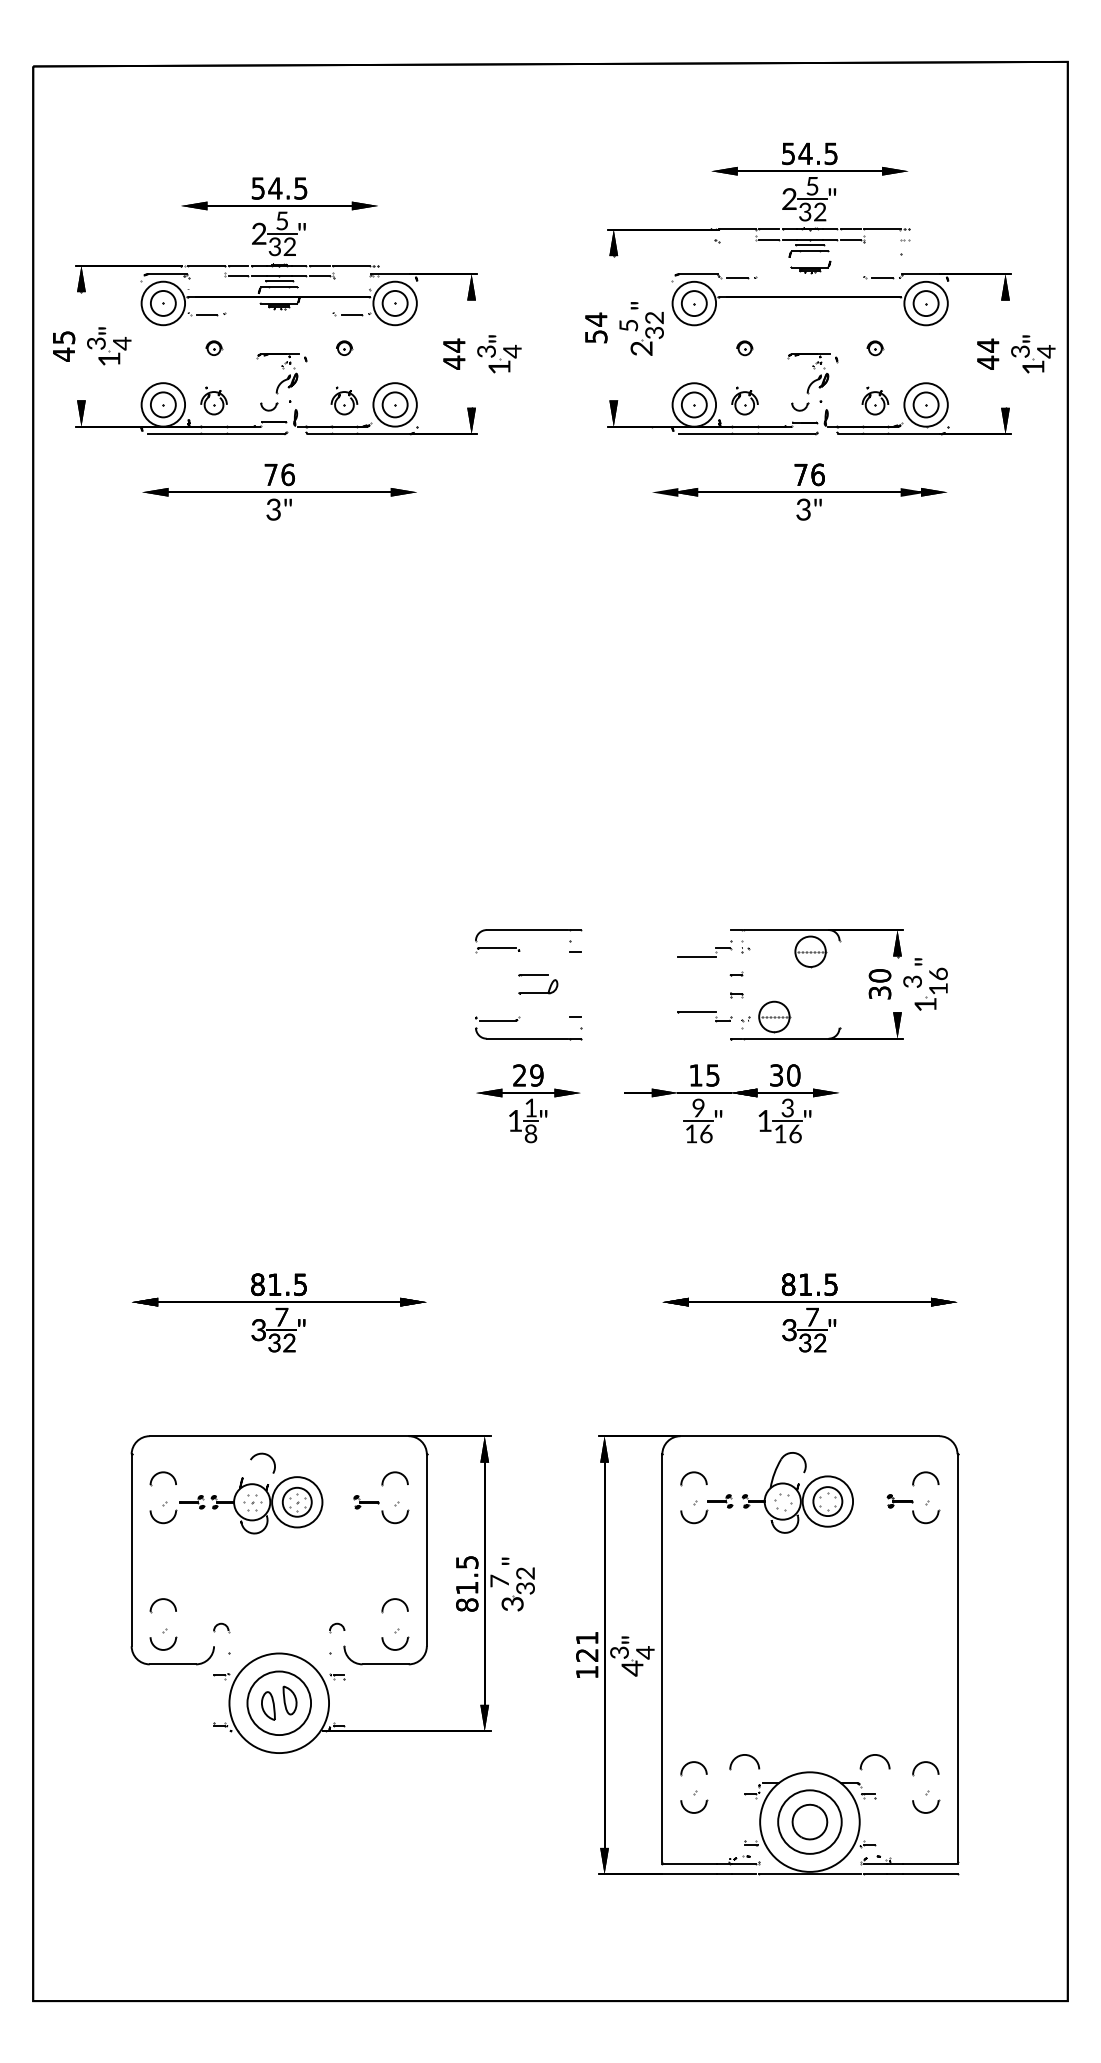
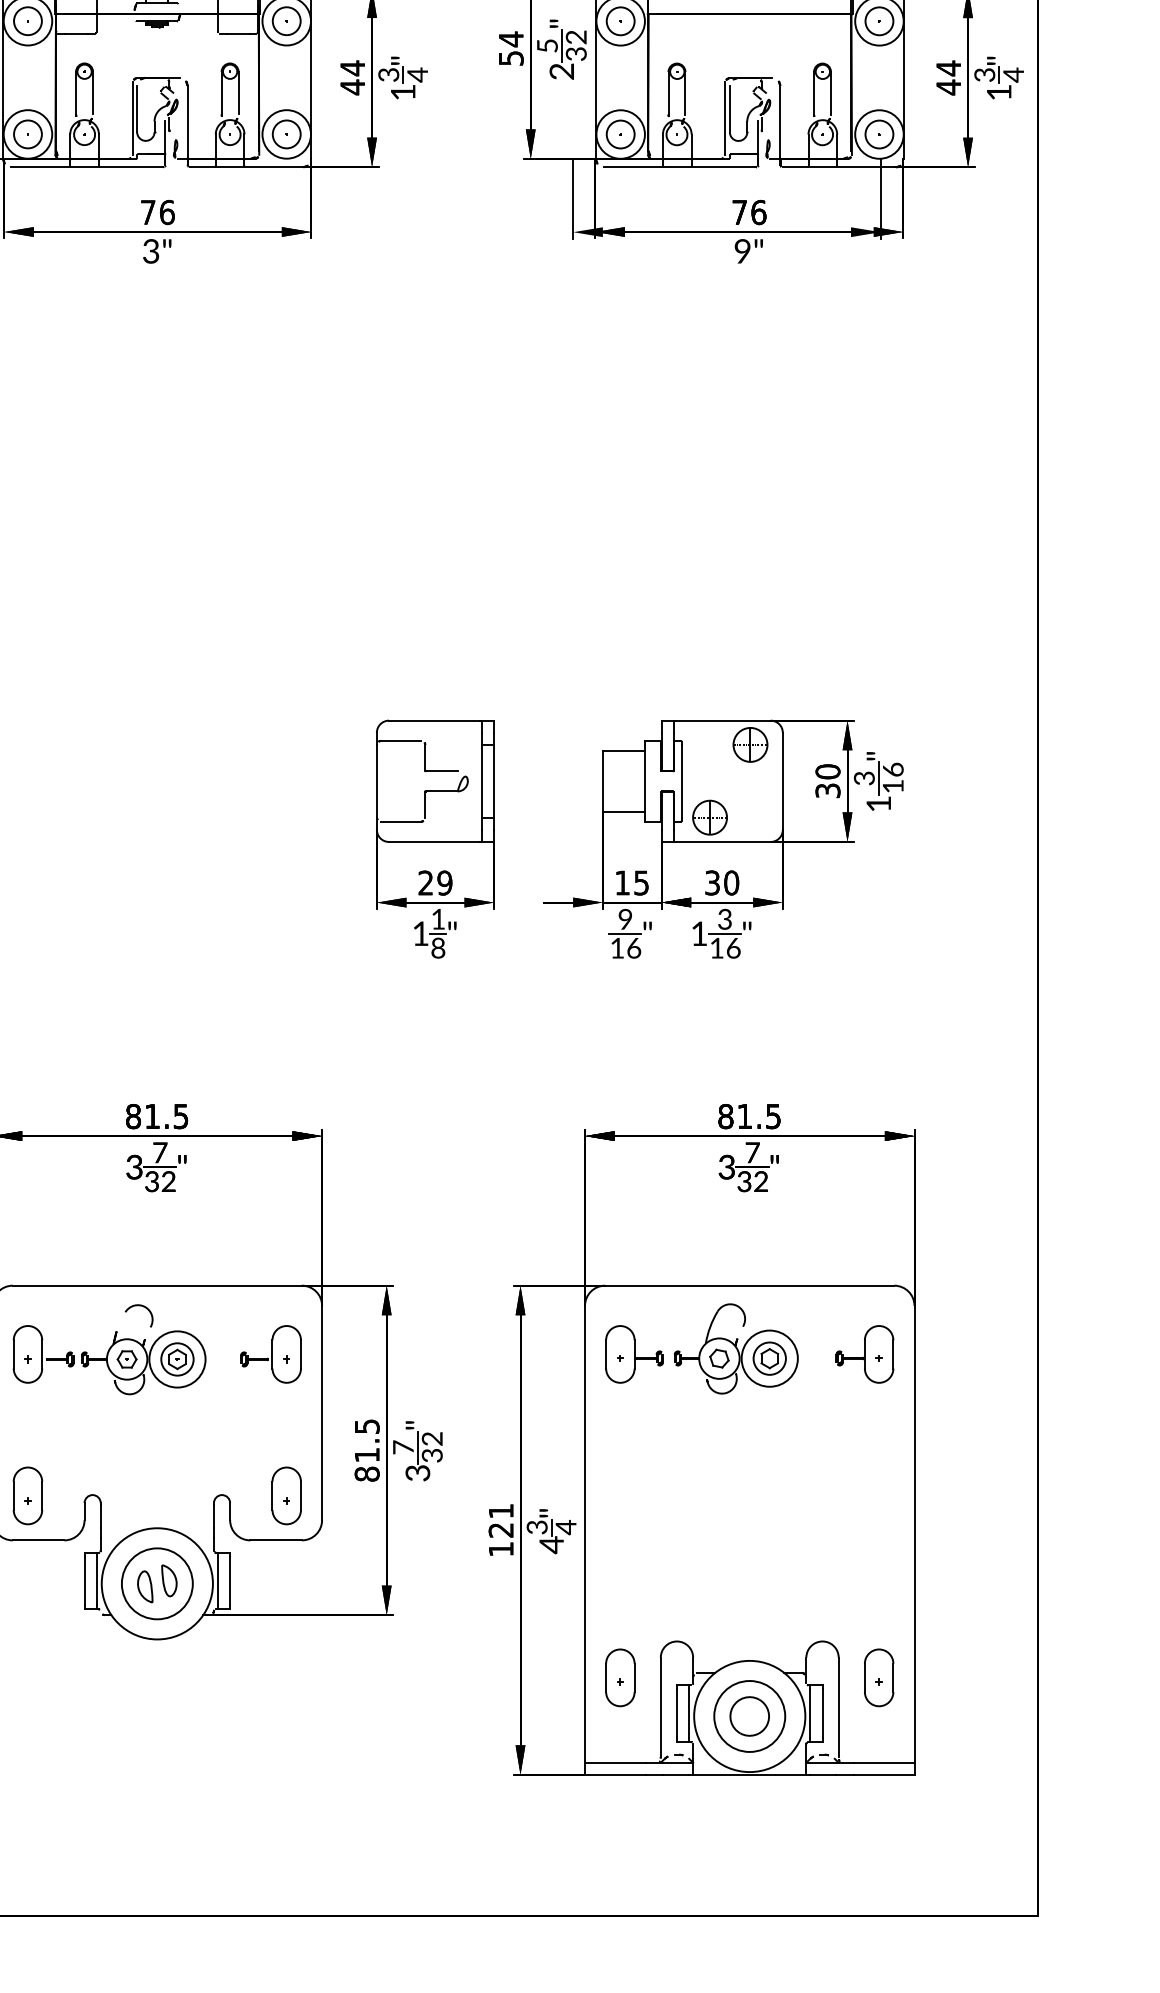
text: (803, 509) -> (742, 251), 3"\f] -> 9"\f]

